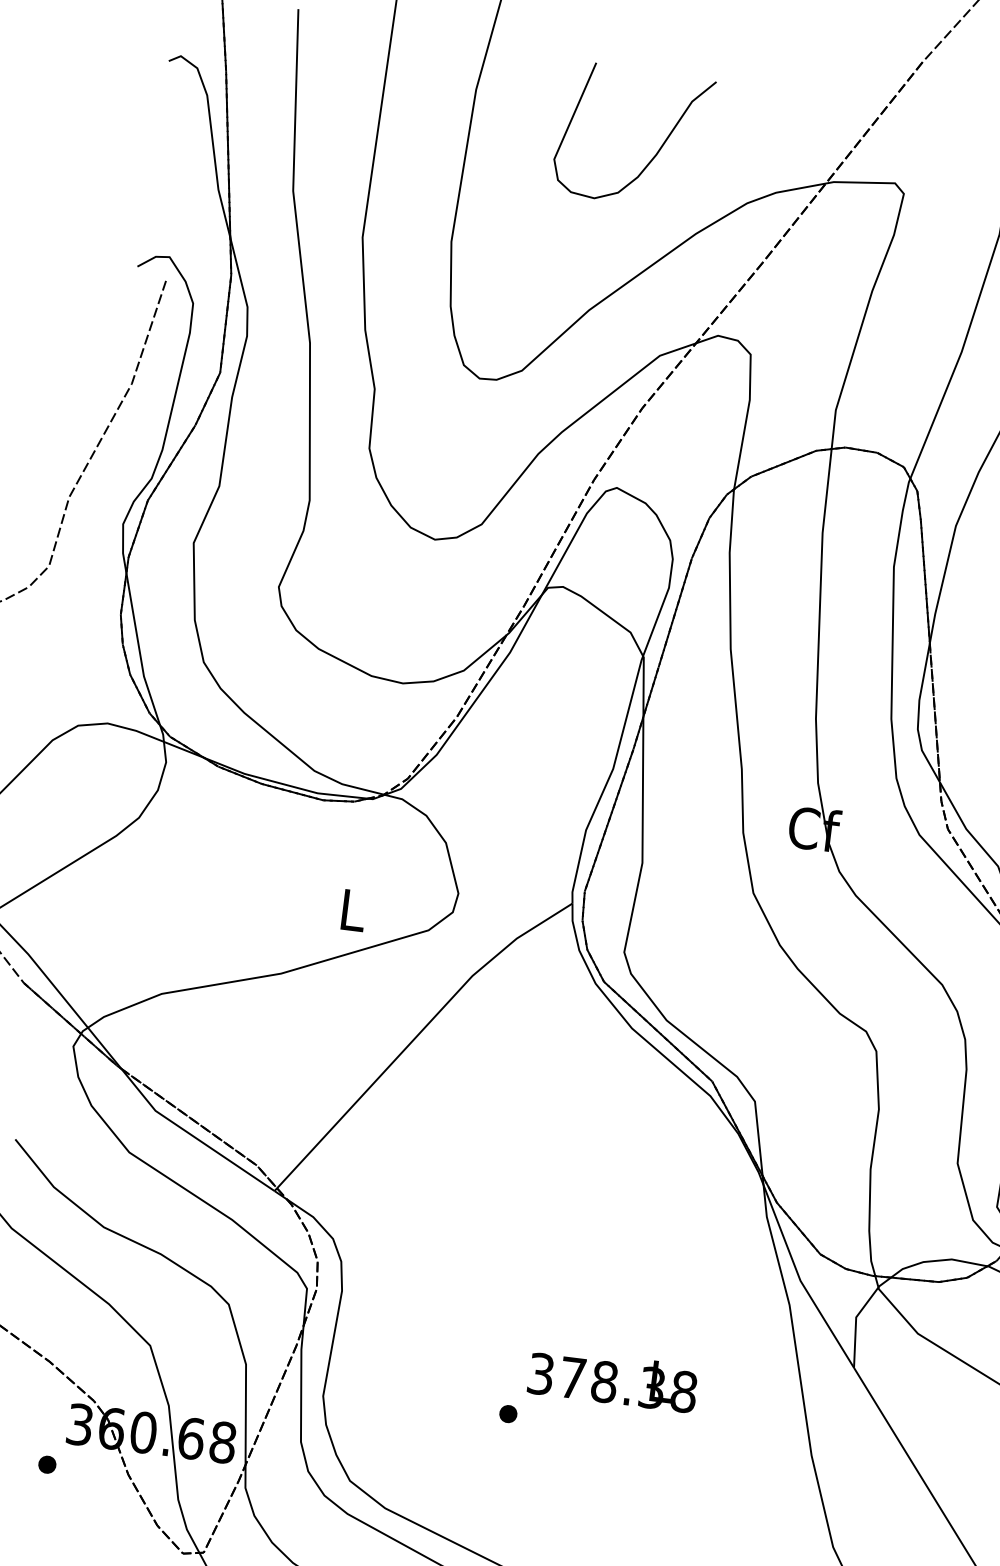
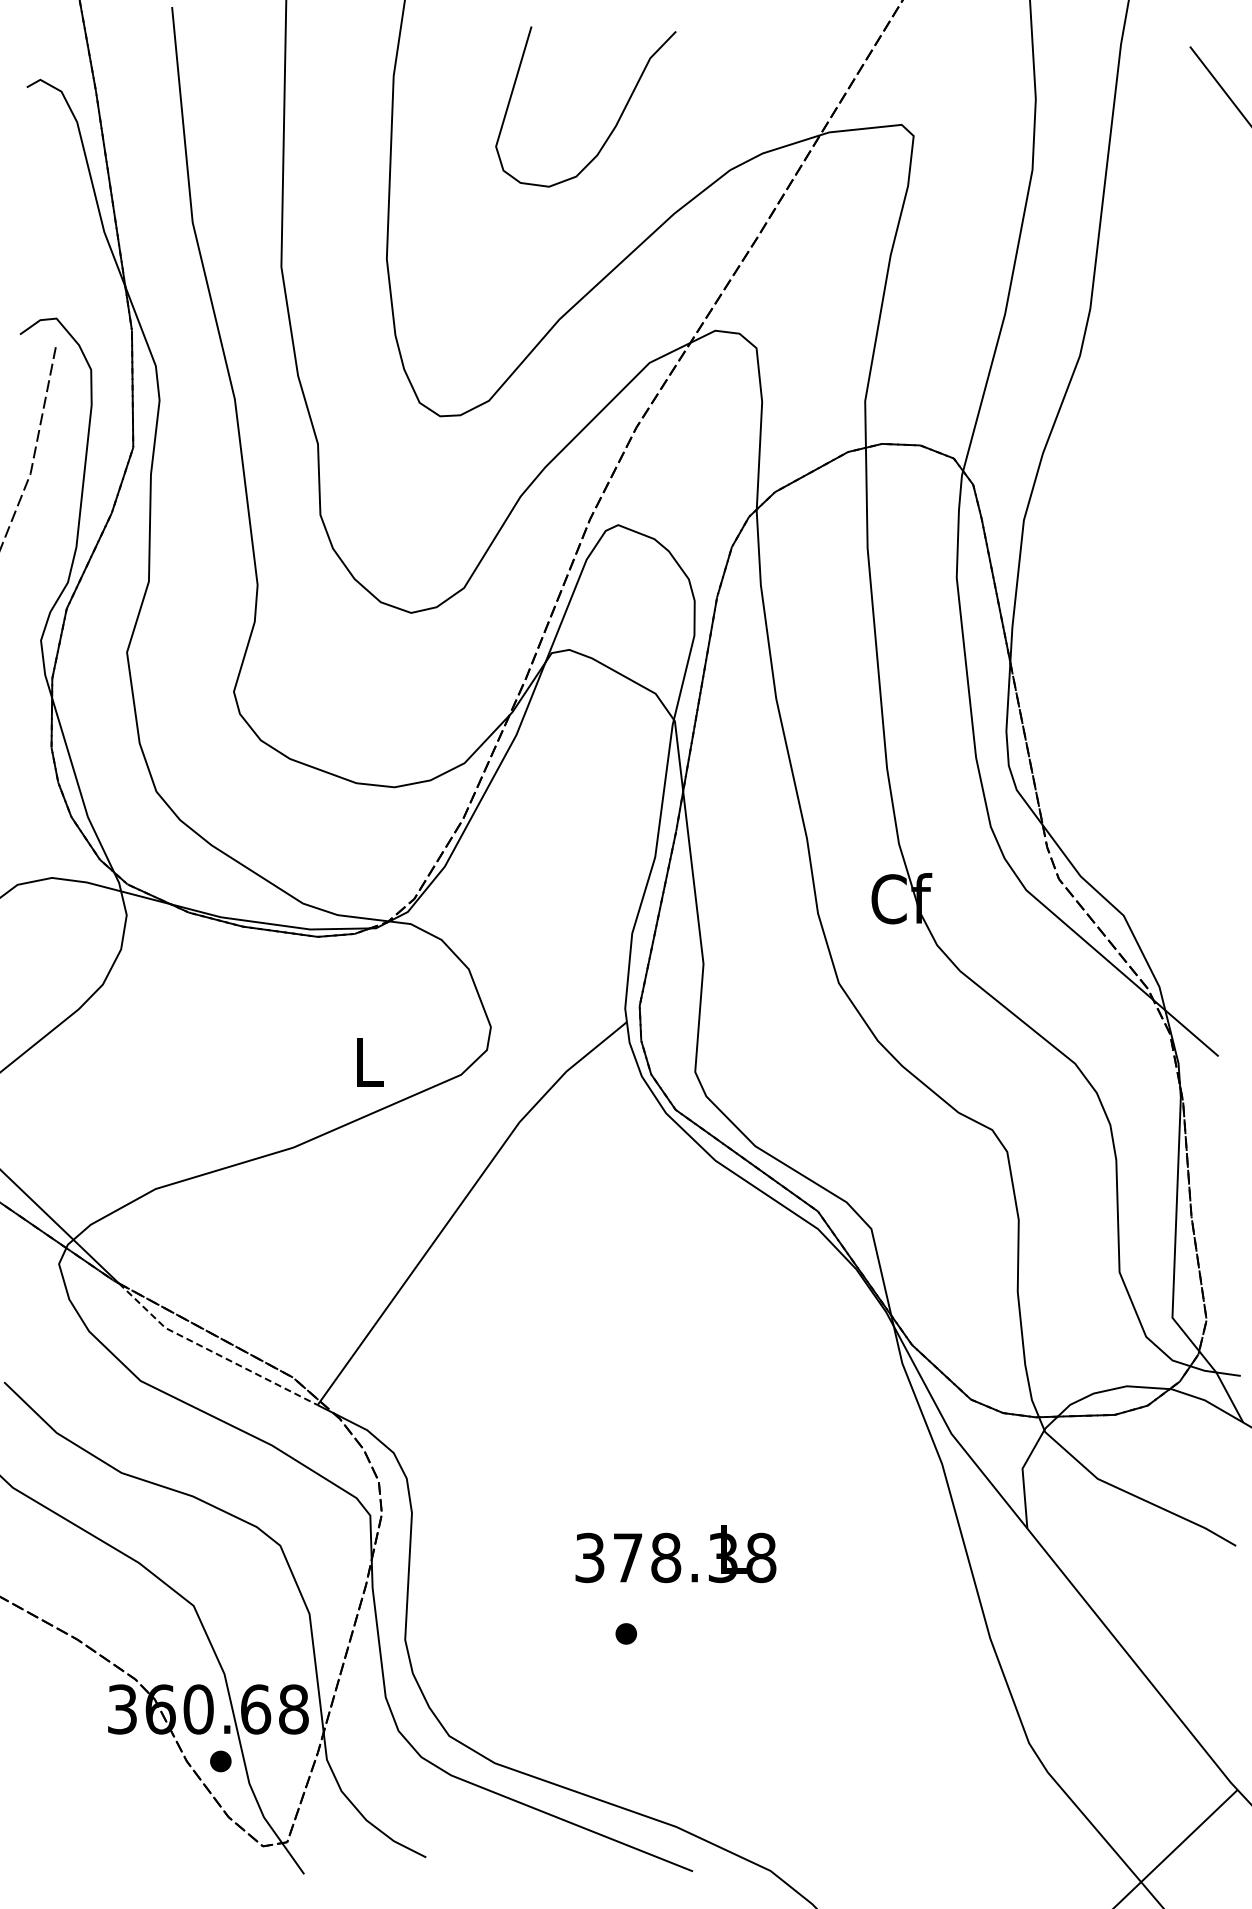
line: (192, 1135) -> (212, 1351), solid -> dashed
text: (612, 1380) -> (675, 1554), moved
part: (47, 1464) -> (220, 1761), moved

